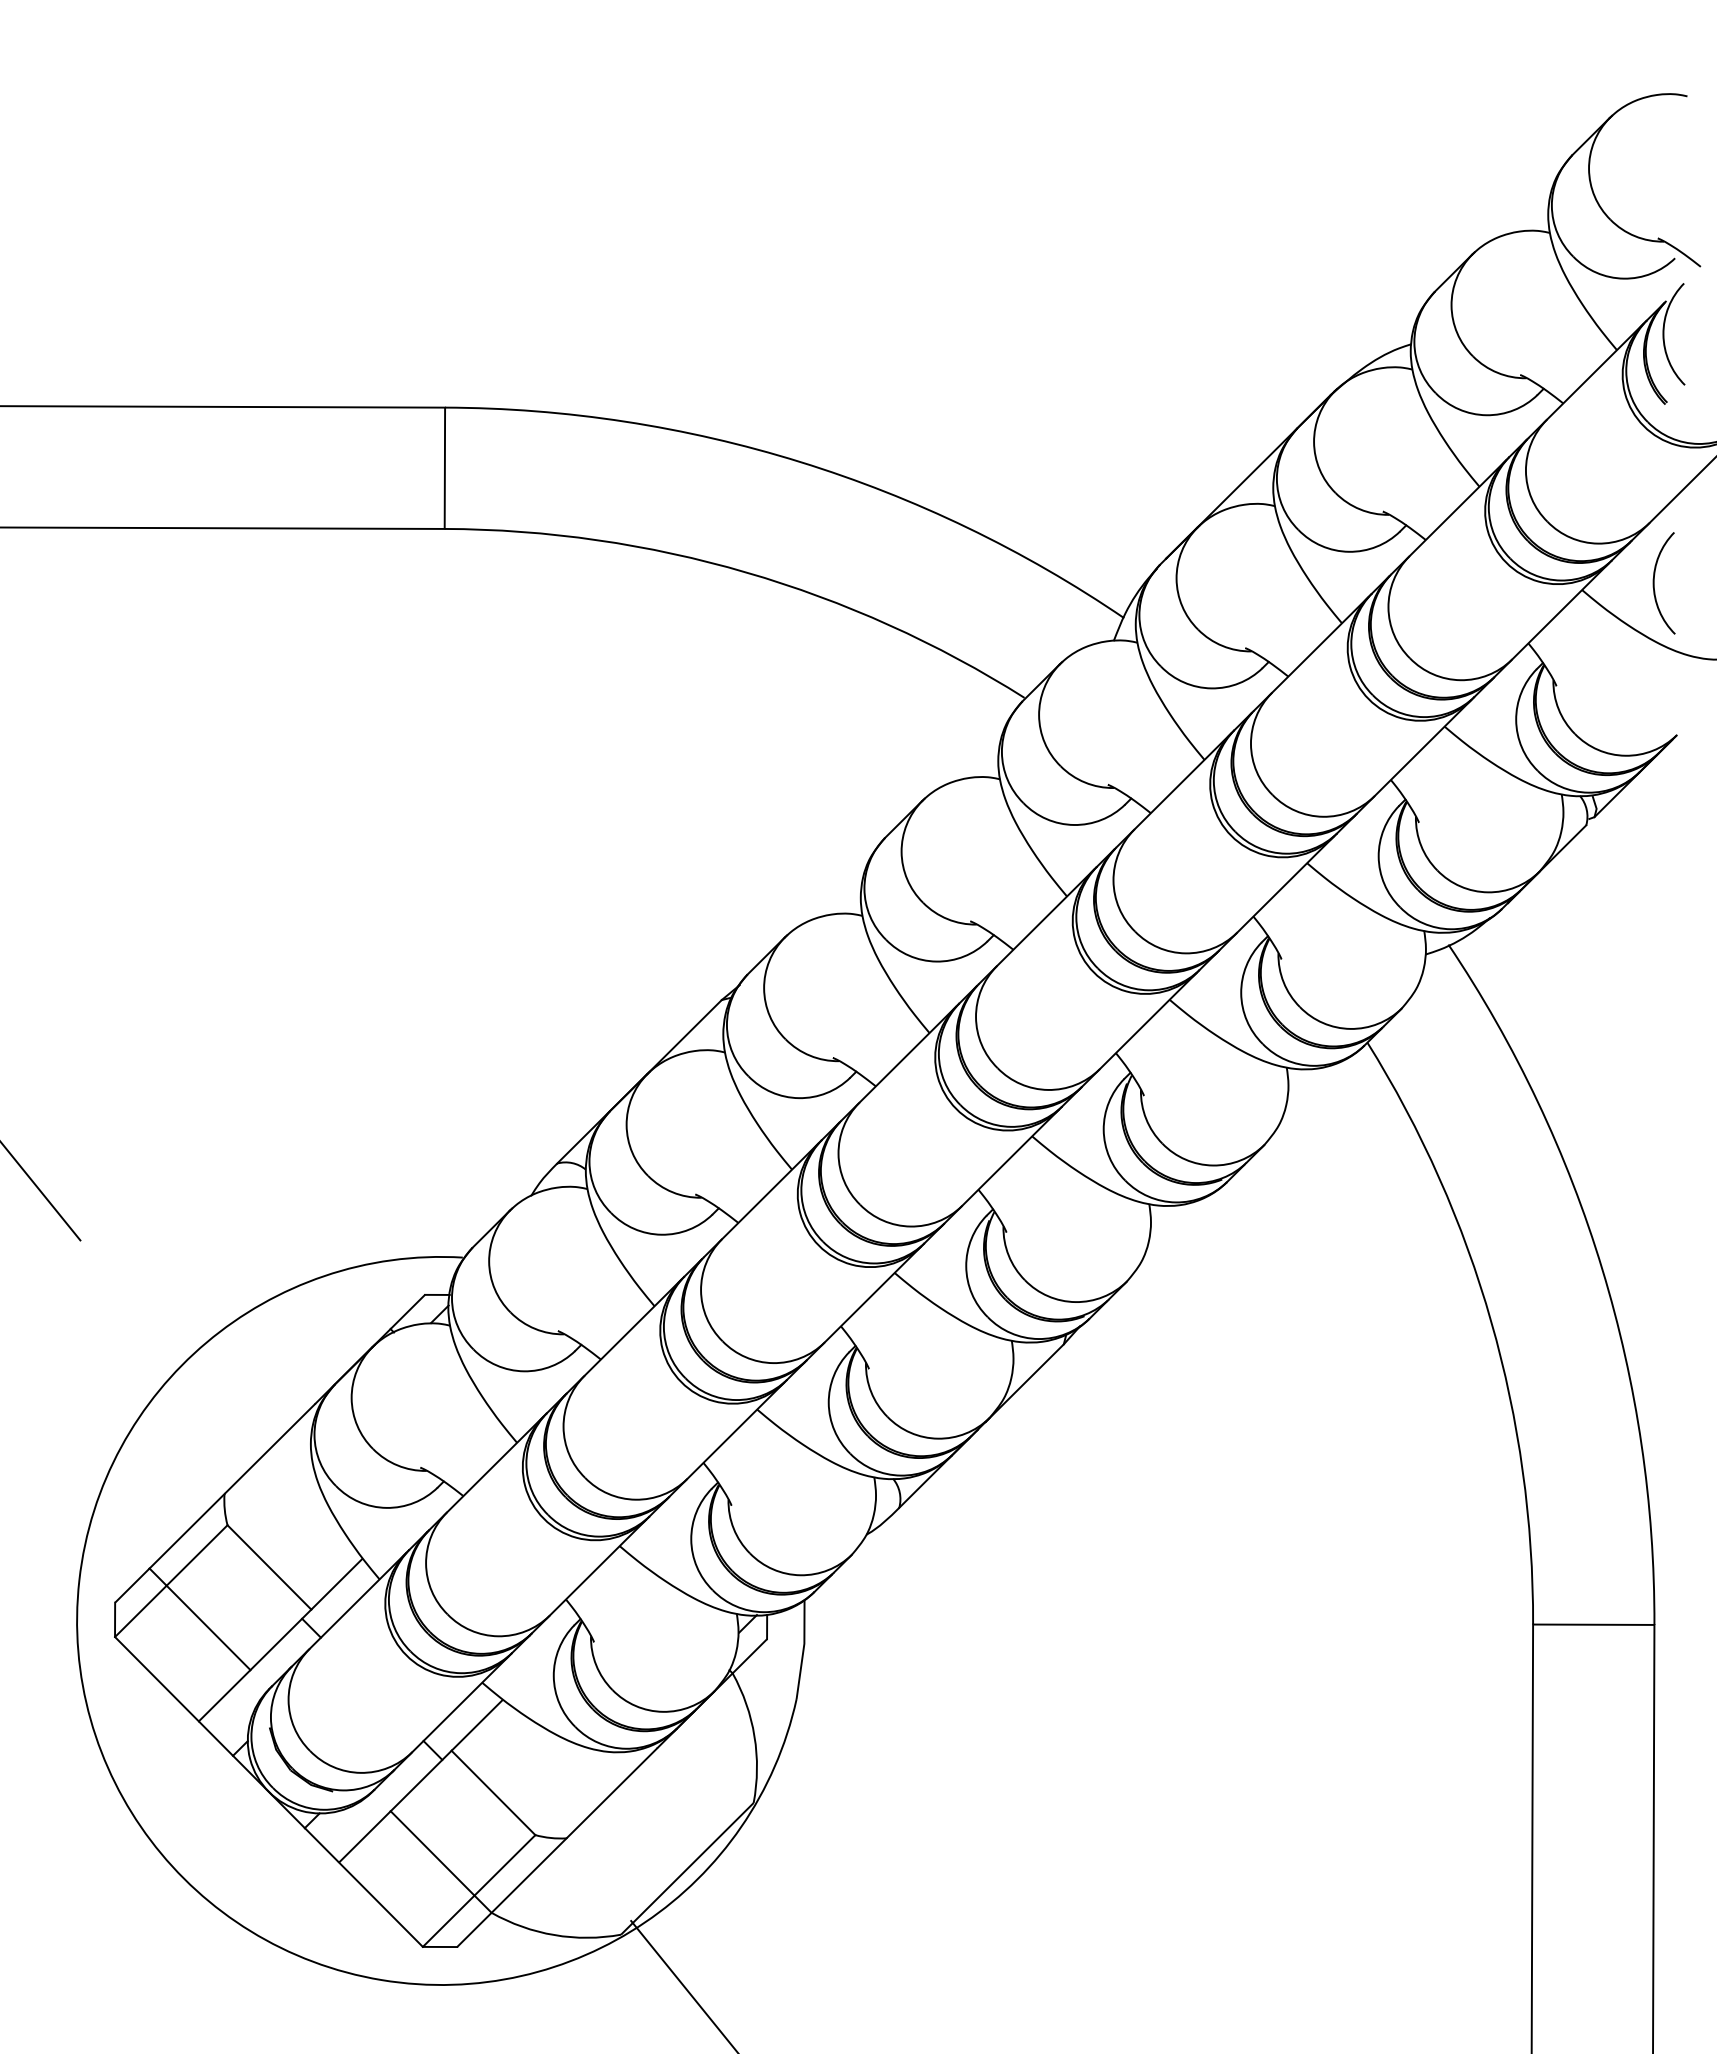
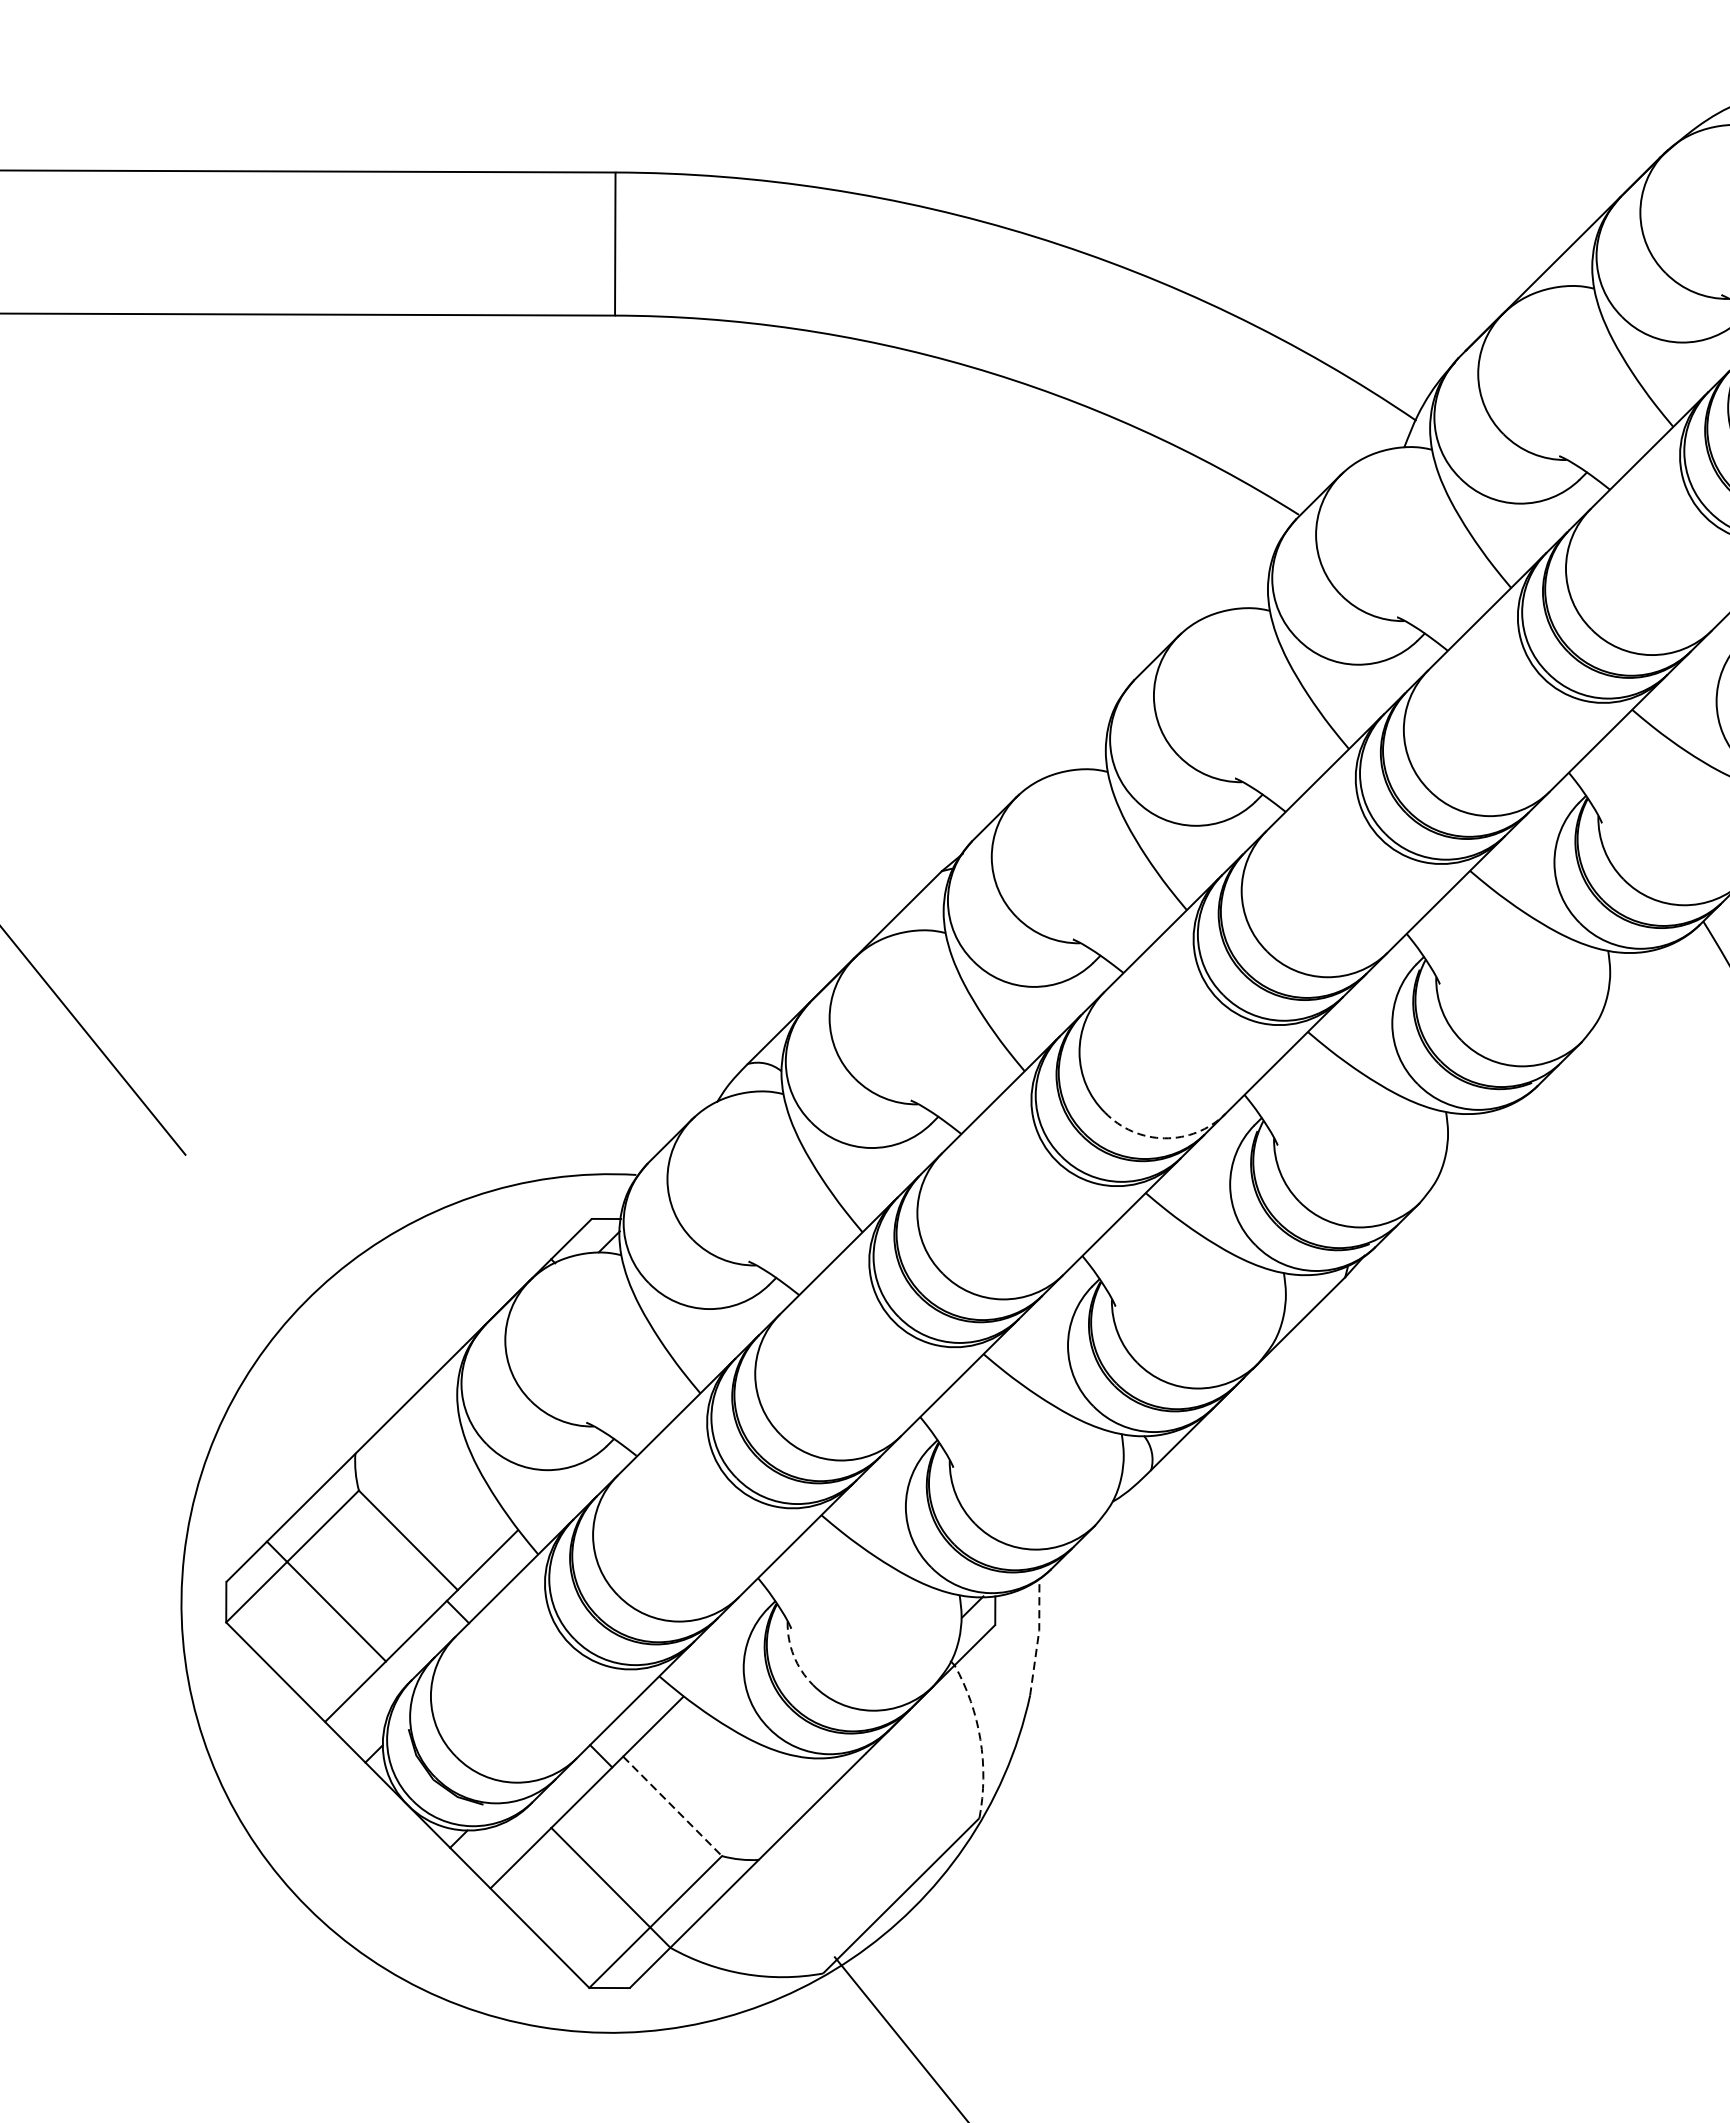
arc: (910, 1226) -> (1164, 1138), solid -> dashed
line: (803, 1648) -> (1038, 1635), solid -> dashed
arc: (596, 1665) -> (794, 1656), solid -> dashed
arc: (754, 1736) -> (980, 1739), solid -> dashed
line: (493, 1793) -> (672, 1806), solid -> dashed

